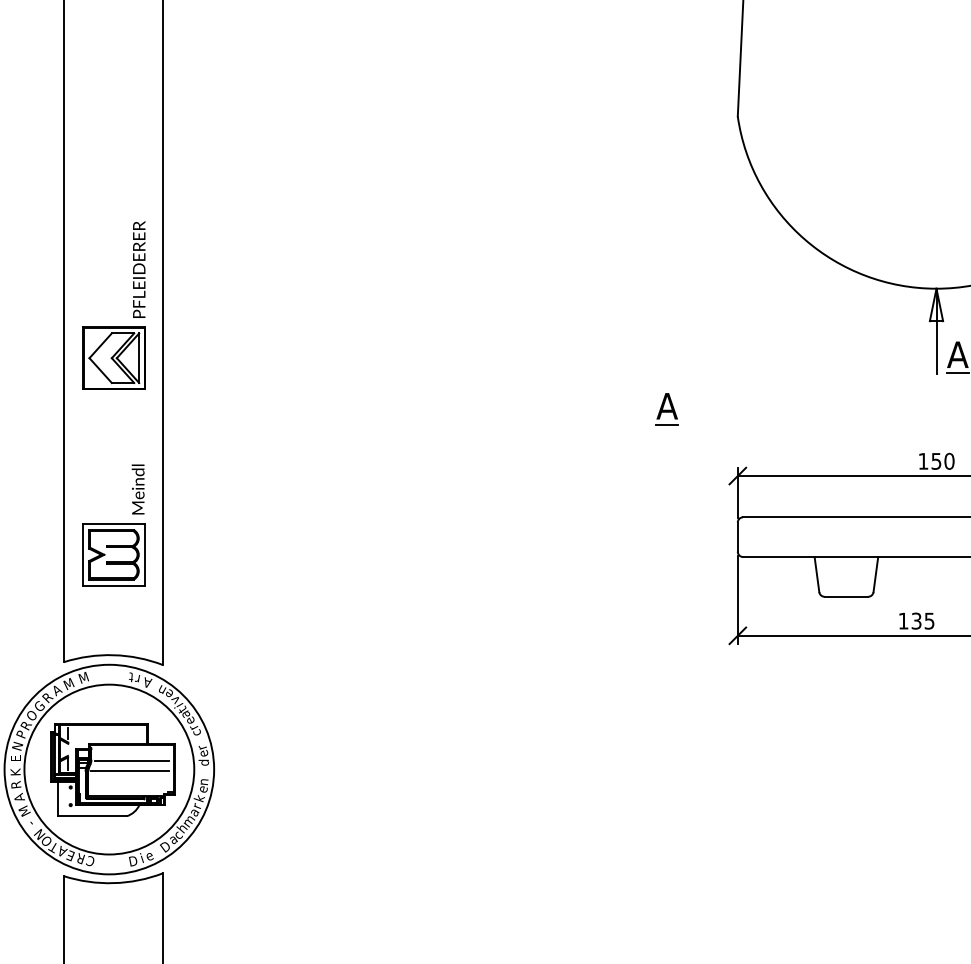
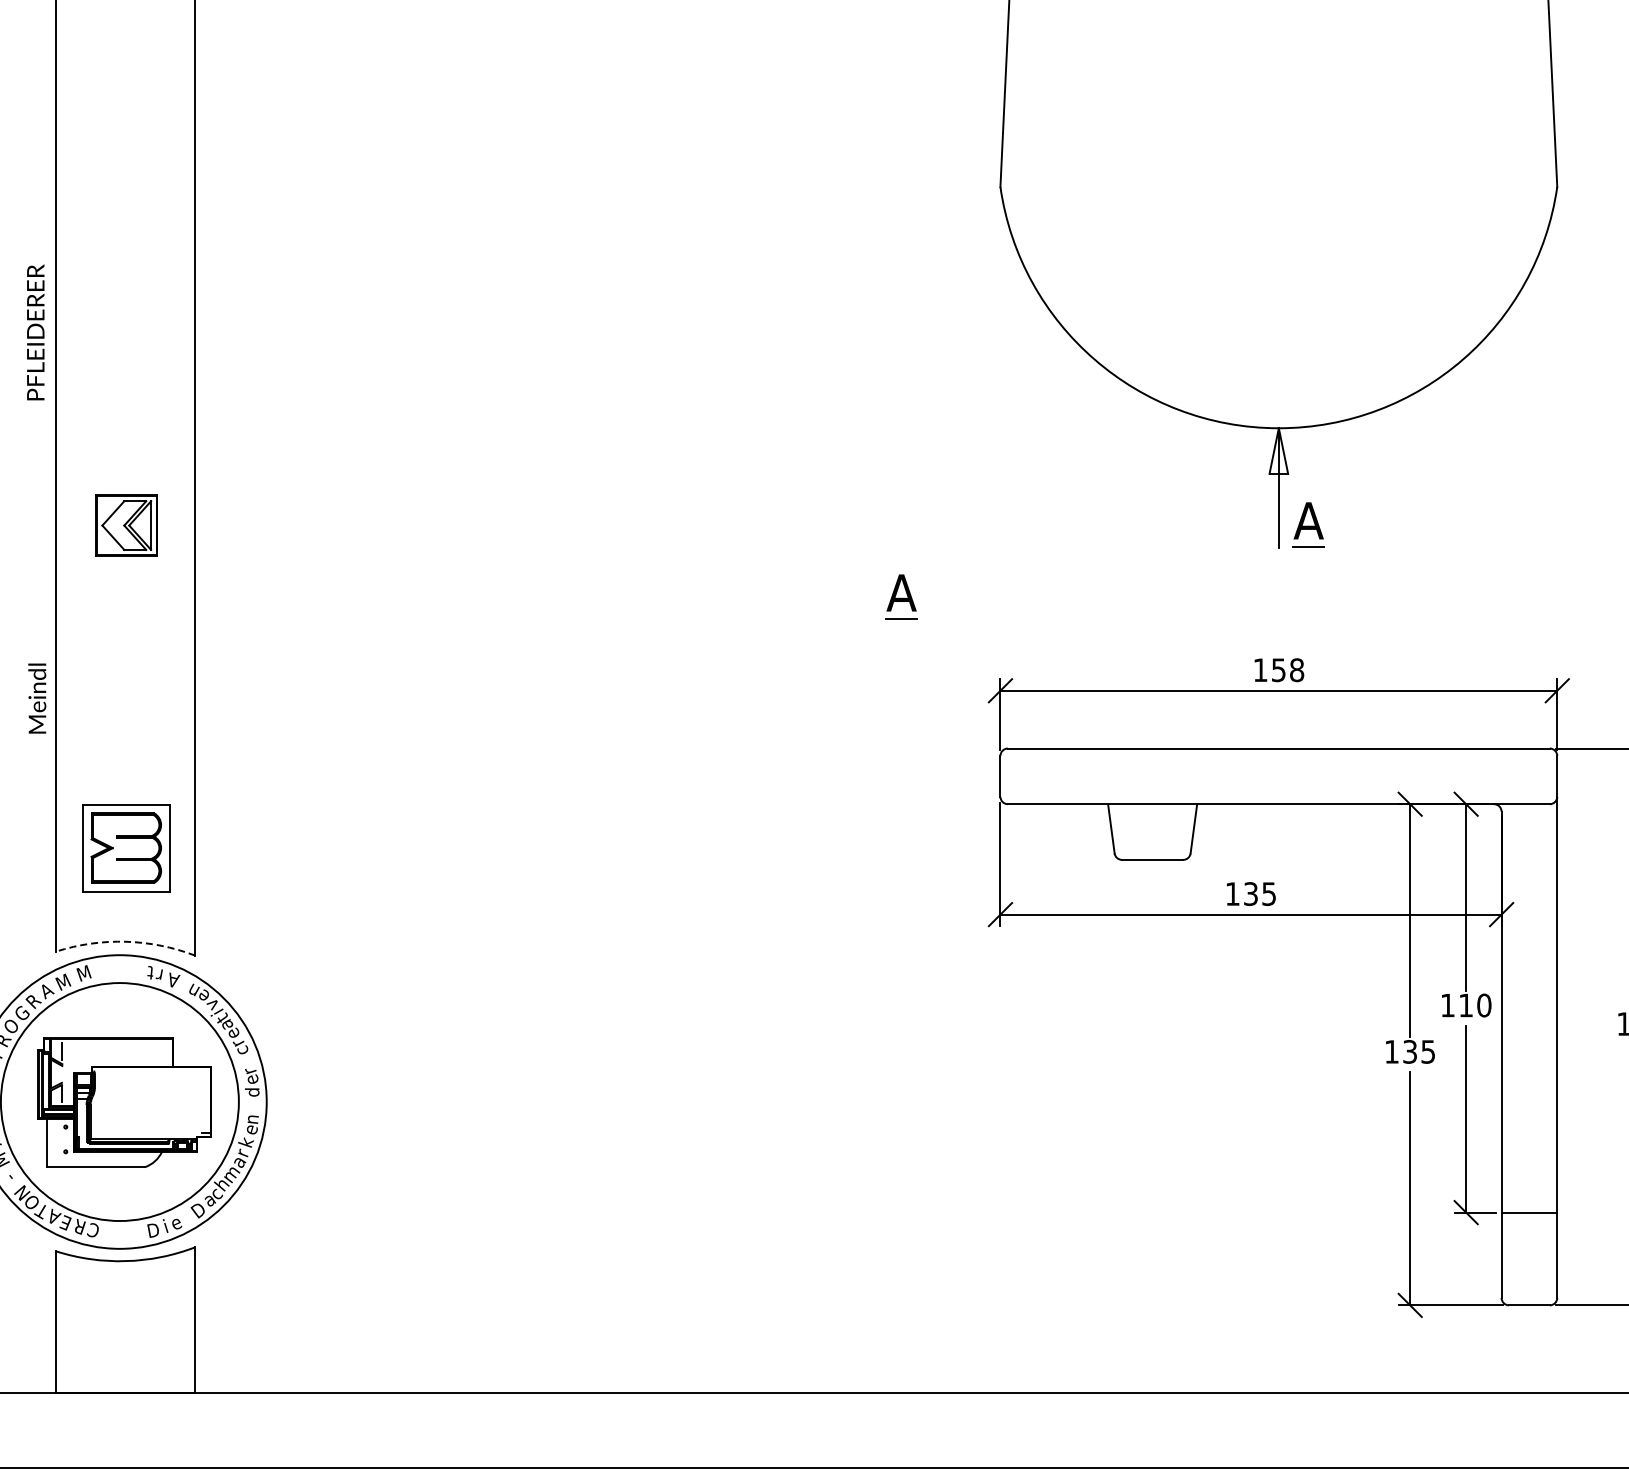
text: (139, 269) -> (35, 332), moved
part: (114, 358) -> (126, 525), size x0.7
text: (949, 460) -> (1297, 669), 150 -> 158
text: (138, 489) -> (37, 698), moved
part: (114, 555) -> (126, 848), moved
arc: (114, 655) -> (126, 941), solid -> dashed
line: (131, 760) -> (151, 1089), removed
line: (129, 770) -> (148, 1103), removed

